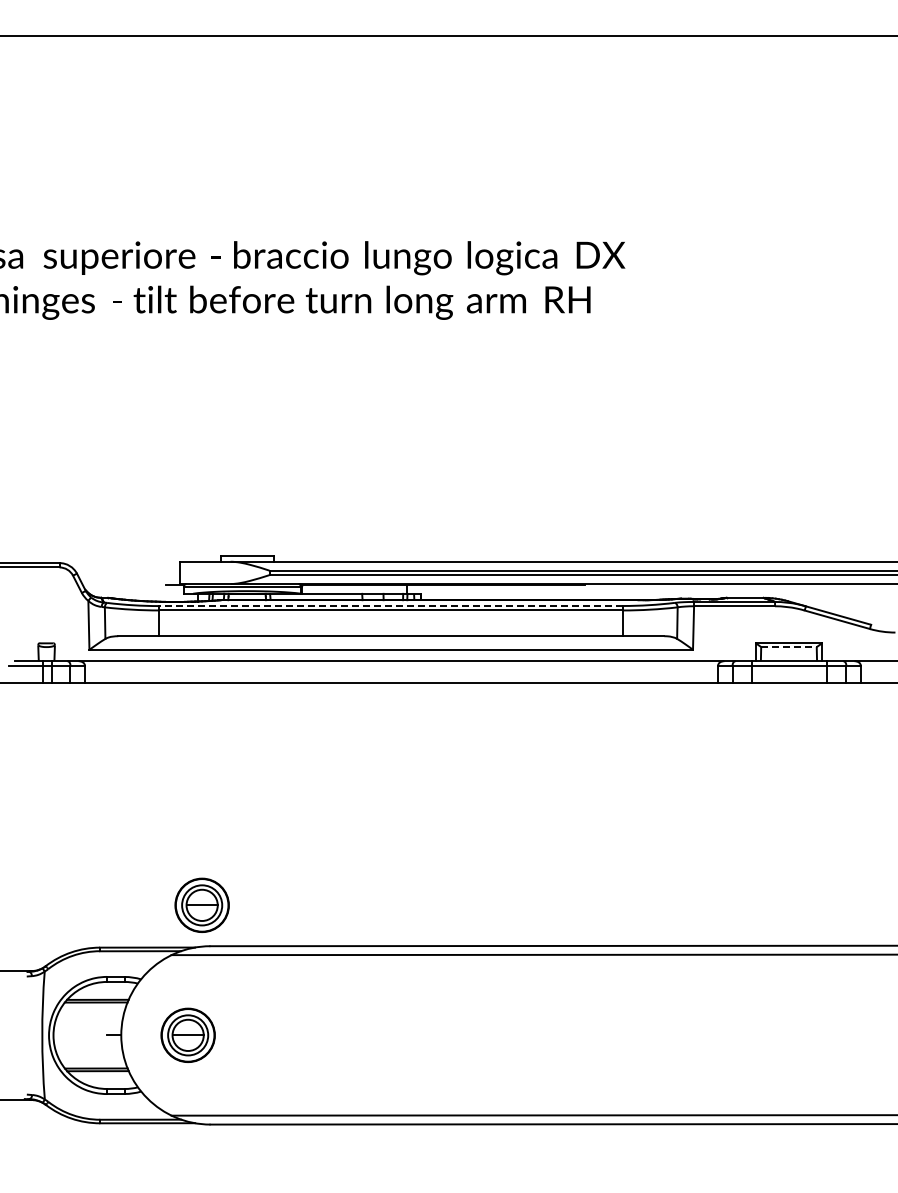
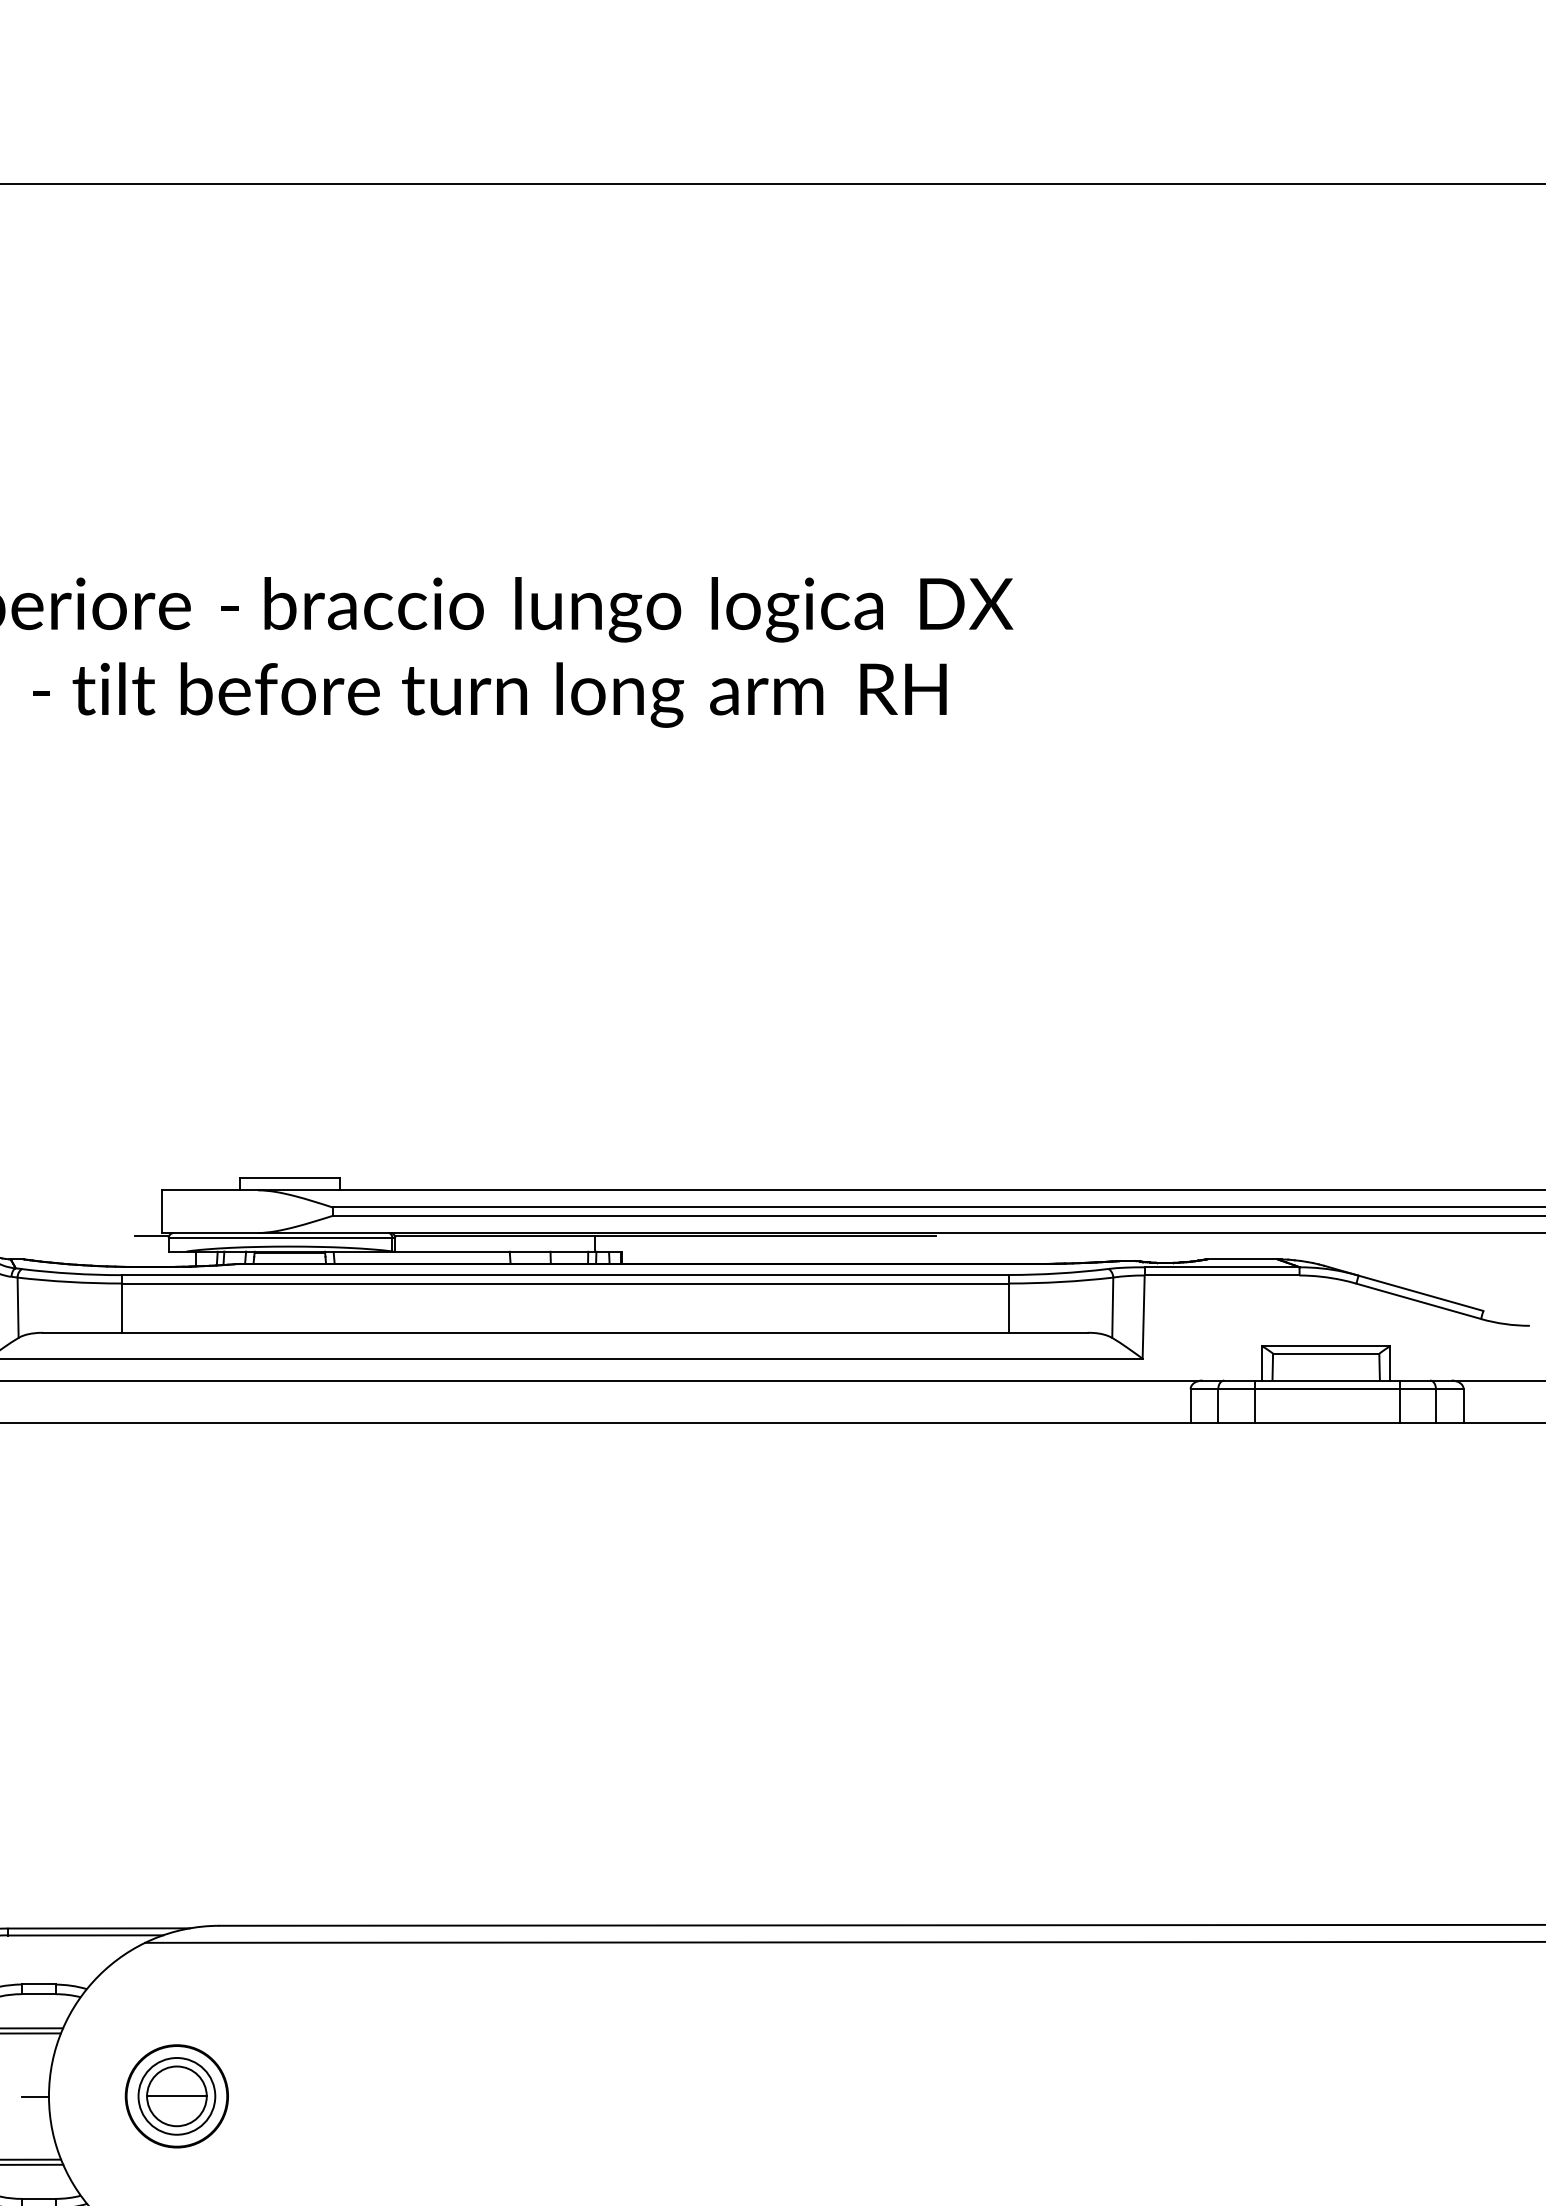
line: (391, 605) -> (565, 1274), dashed -> solid
line: (789, 647) -> (1327, 1354), dashed -> solid
part: (201, 904) -> (202, 1845), removed

